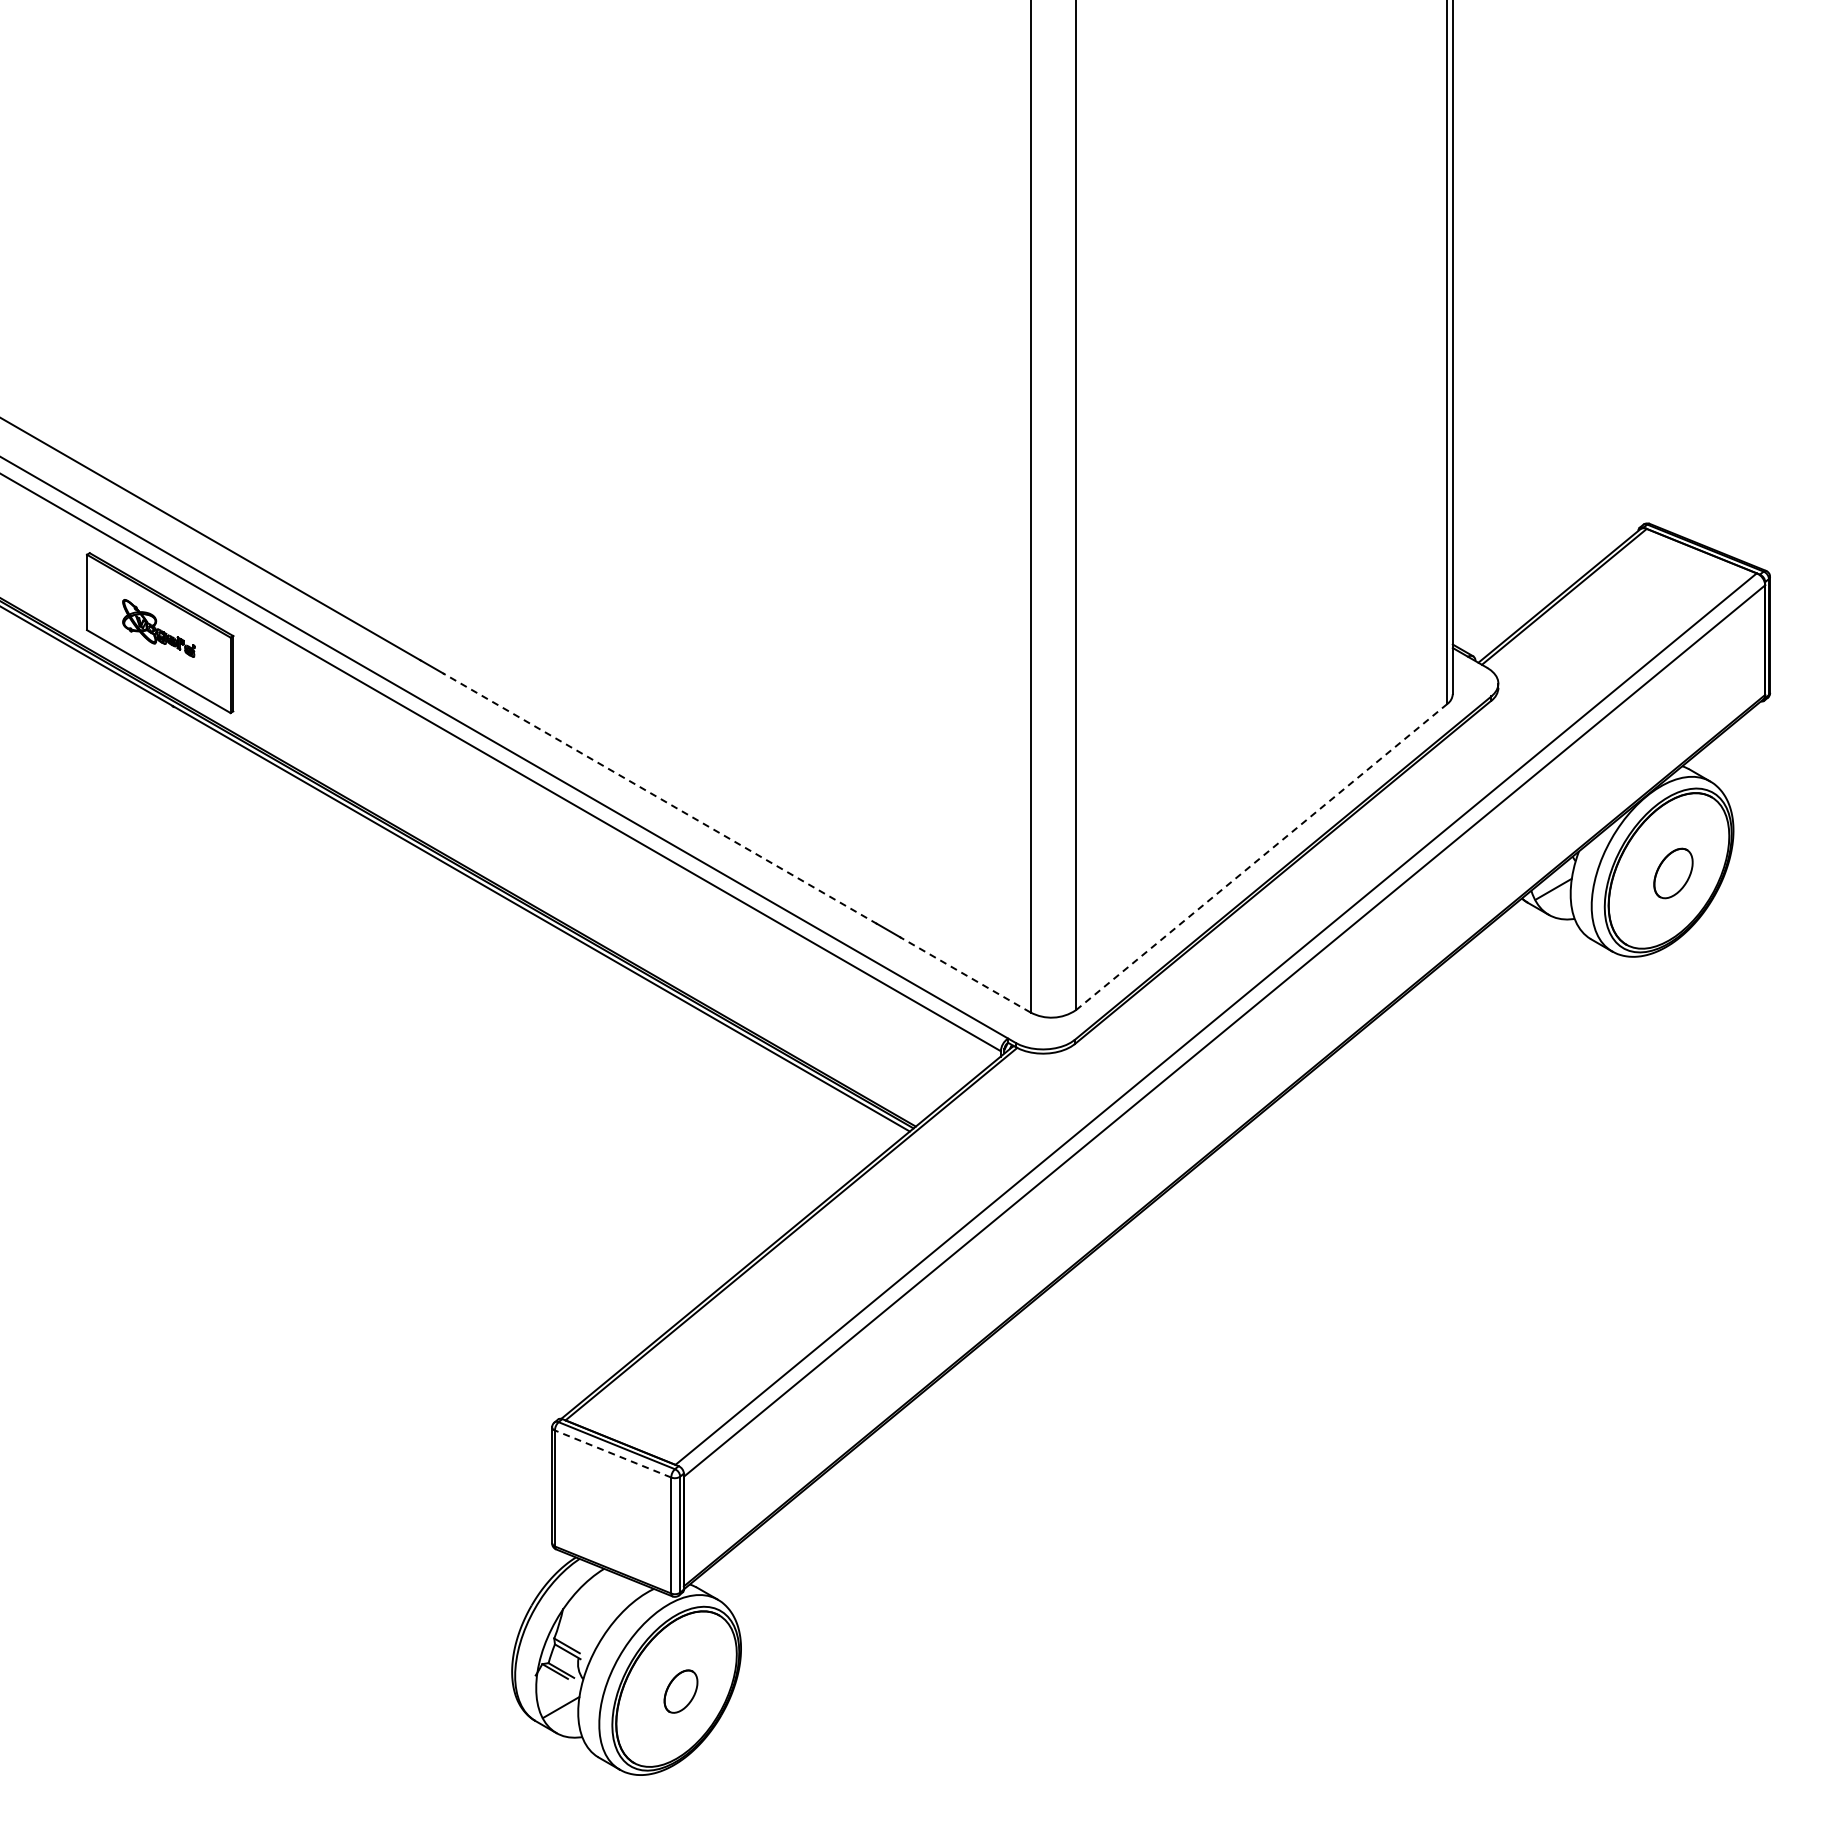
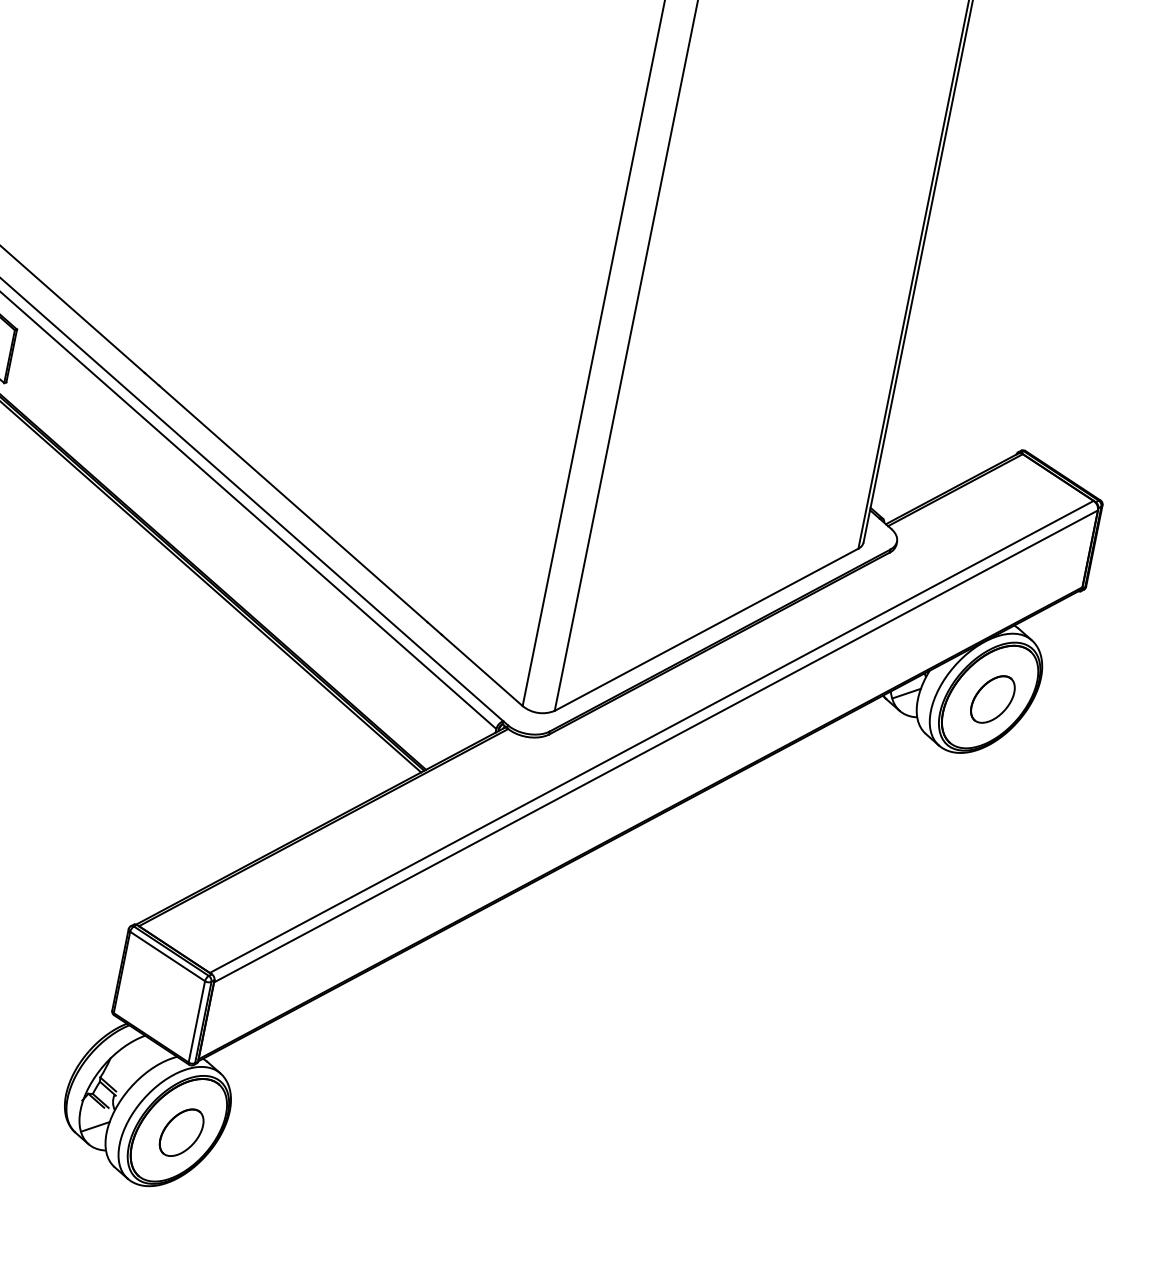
line: (660, 798) -> (293, 503), dashed -> solid
line: (1261, 857) -> (706, 630), dashed -> solid
part: (1673, 873) -> (992, 699), size x1.43
line: (965, 974) -> (482, 670), dashed -> solid
line: (613, 1454) -> (167, 956), dashed -> solid
part: (680, 1691) -> (181, 1132), size x1.67

